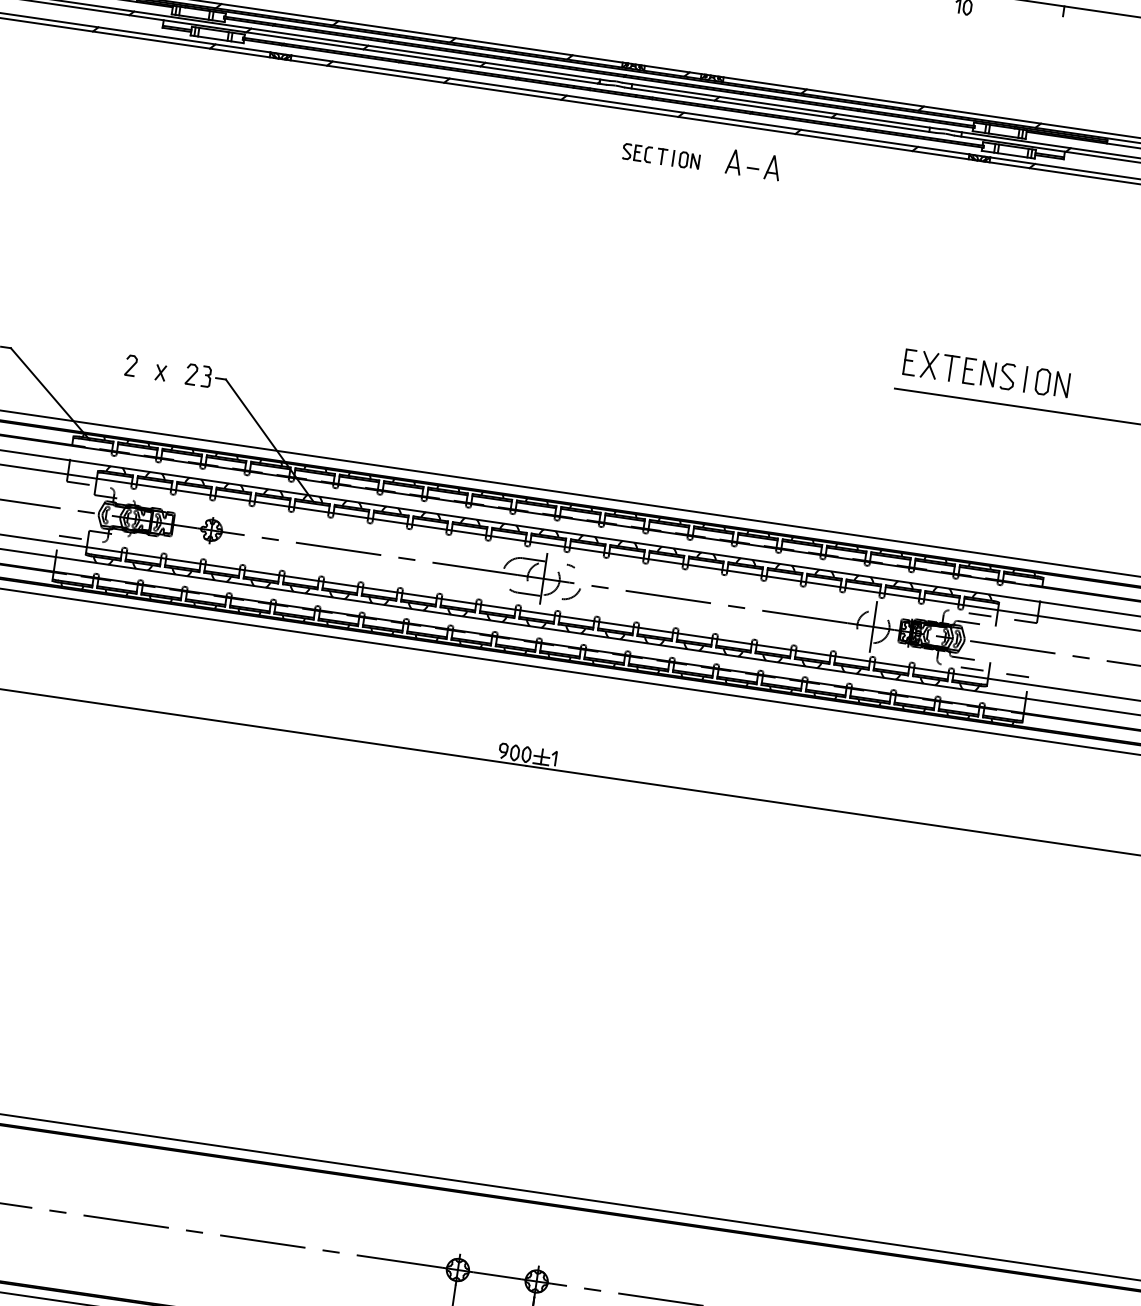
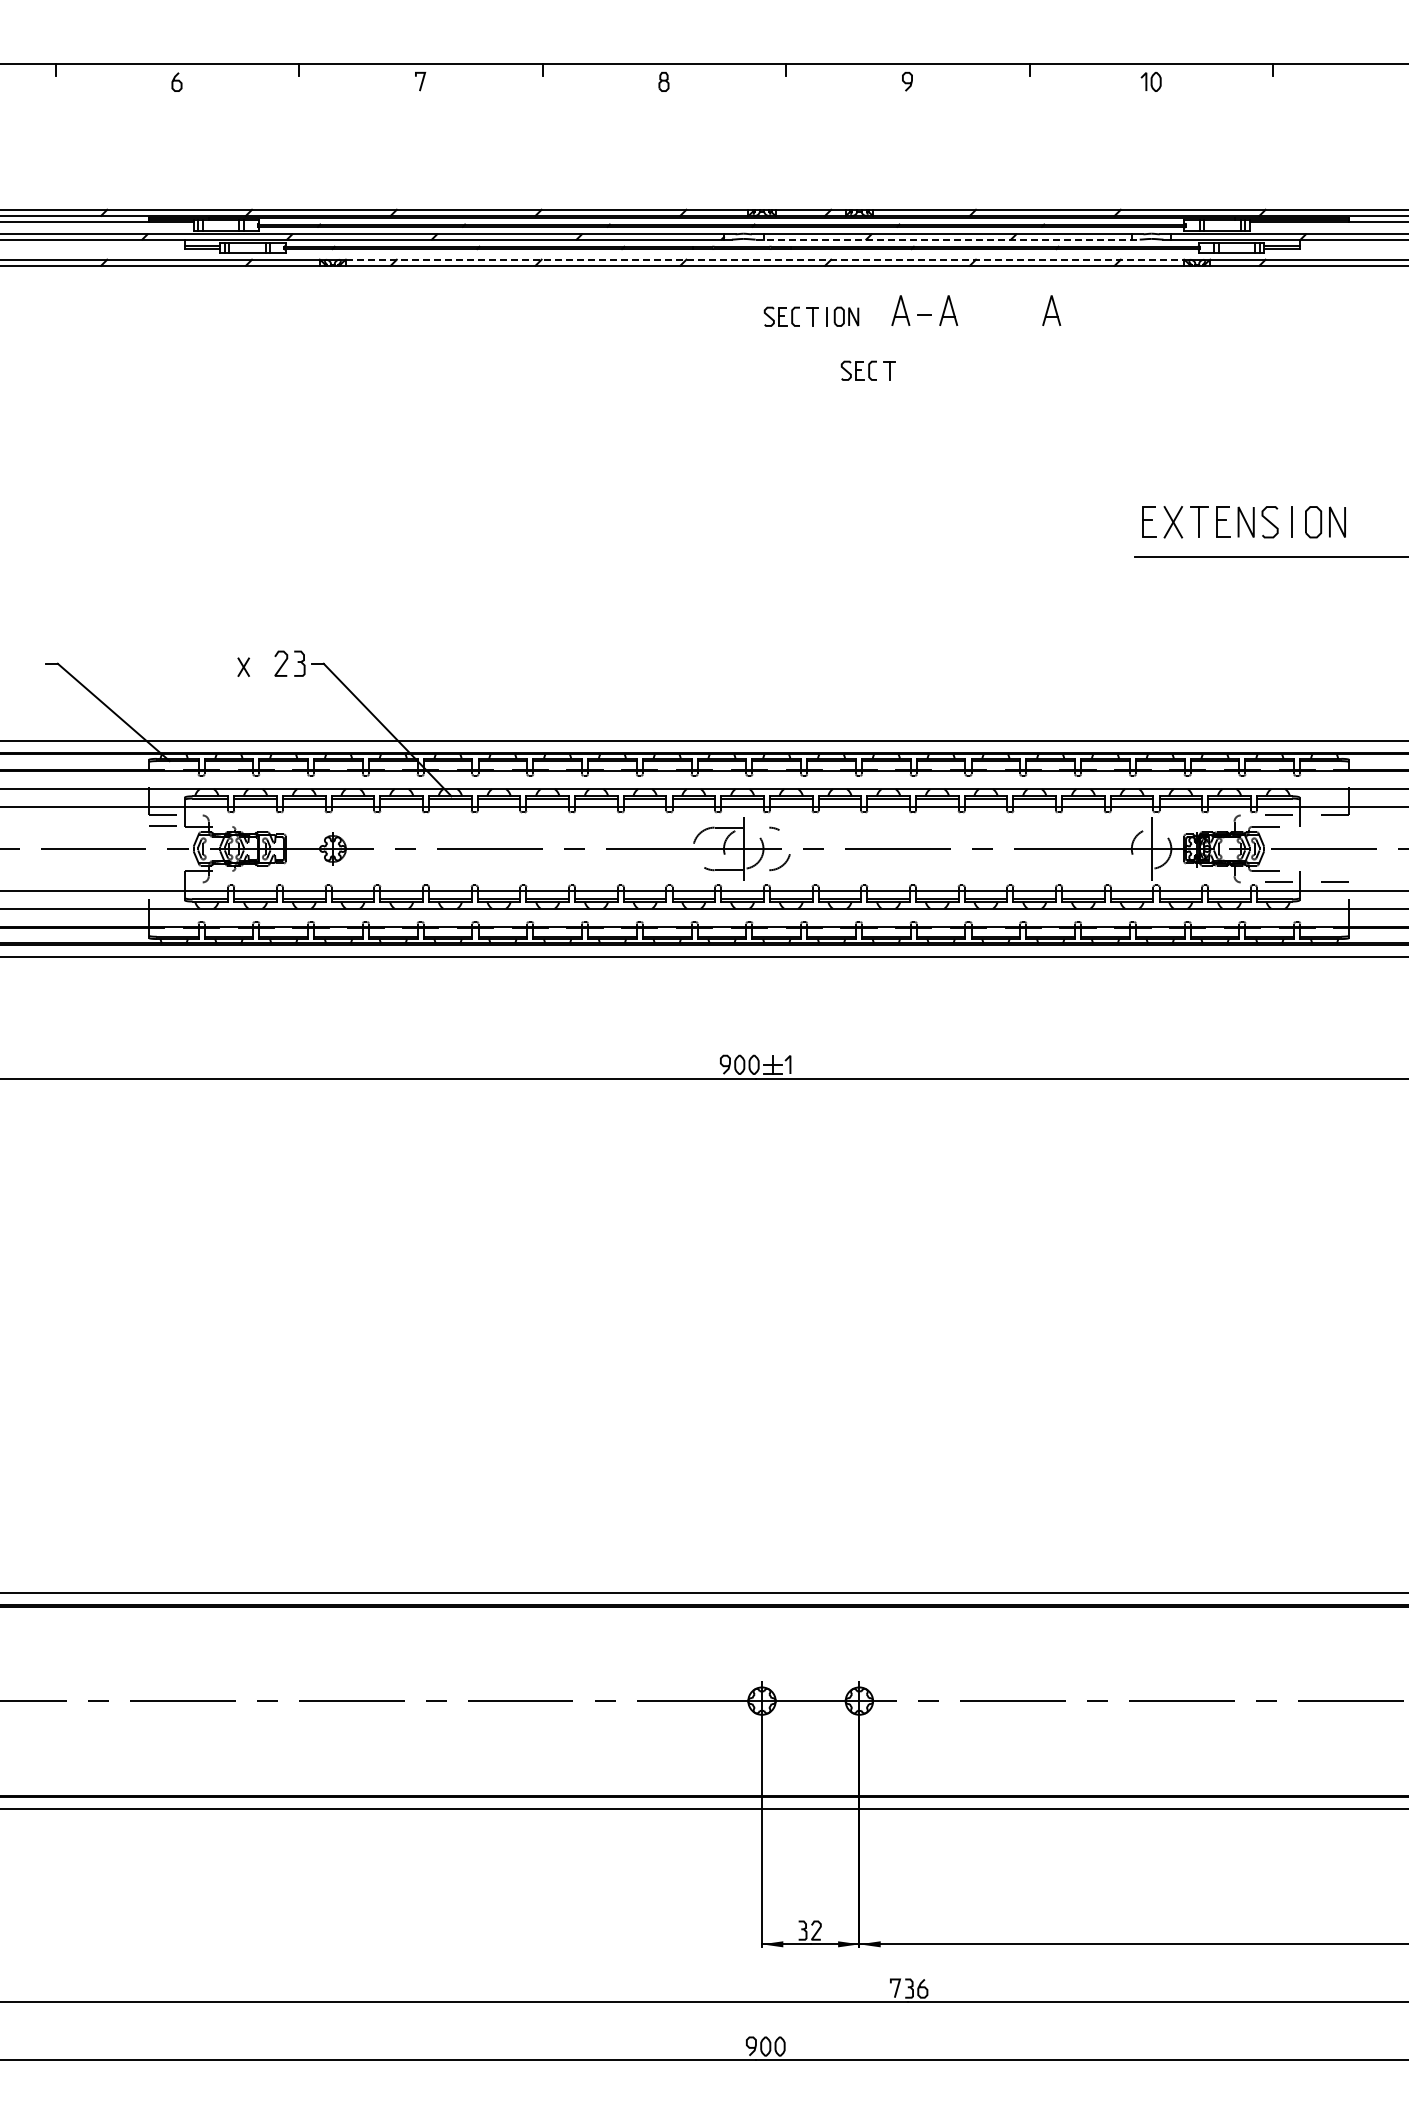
line: (630, 104) -> (765, 259), solid -> dashed
line: (781, 110) -> (948, 239), solid -> dashed
part: (856, 179) -> (1051, 310), added
part: (700, 206) -> (867, 370), added
curve: (131, 365) -> (207, 663), removed
line: (69, 536) -> (162, 825), moved

